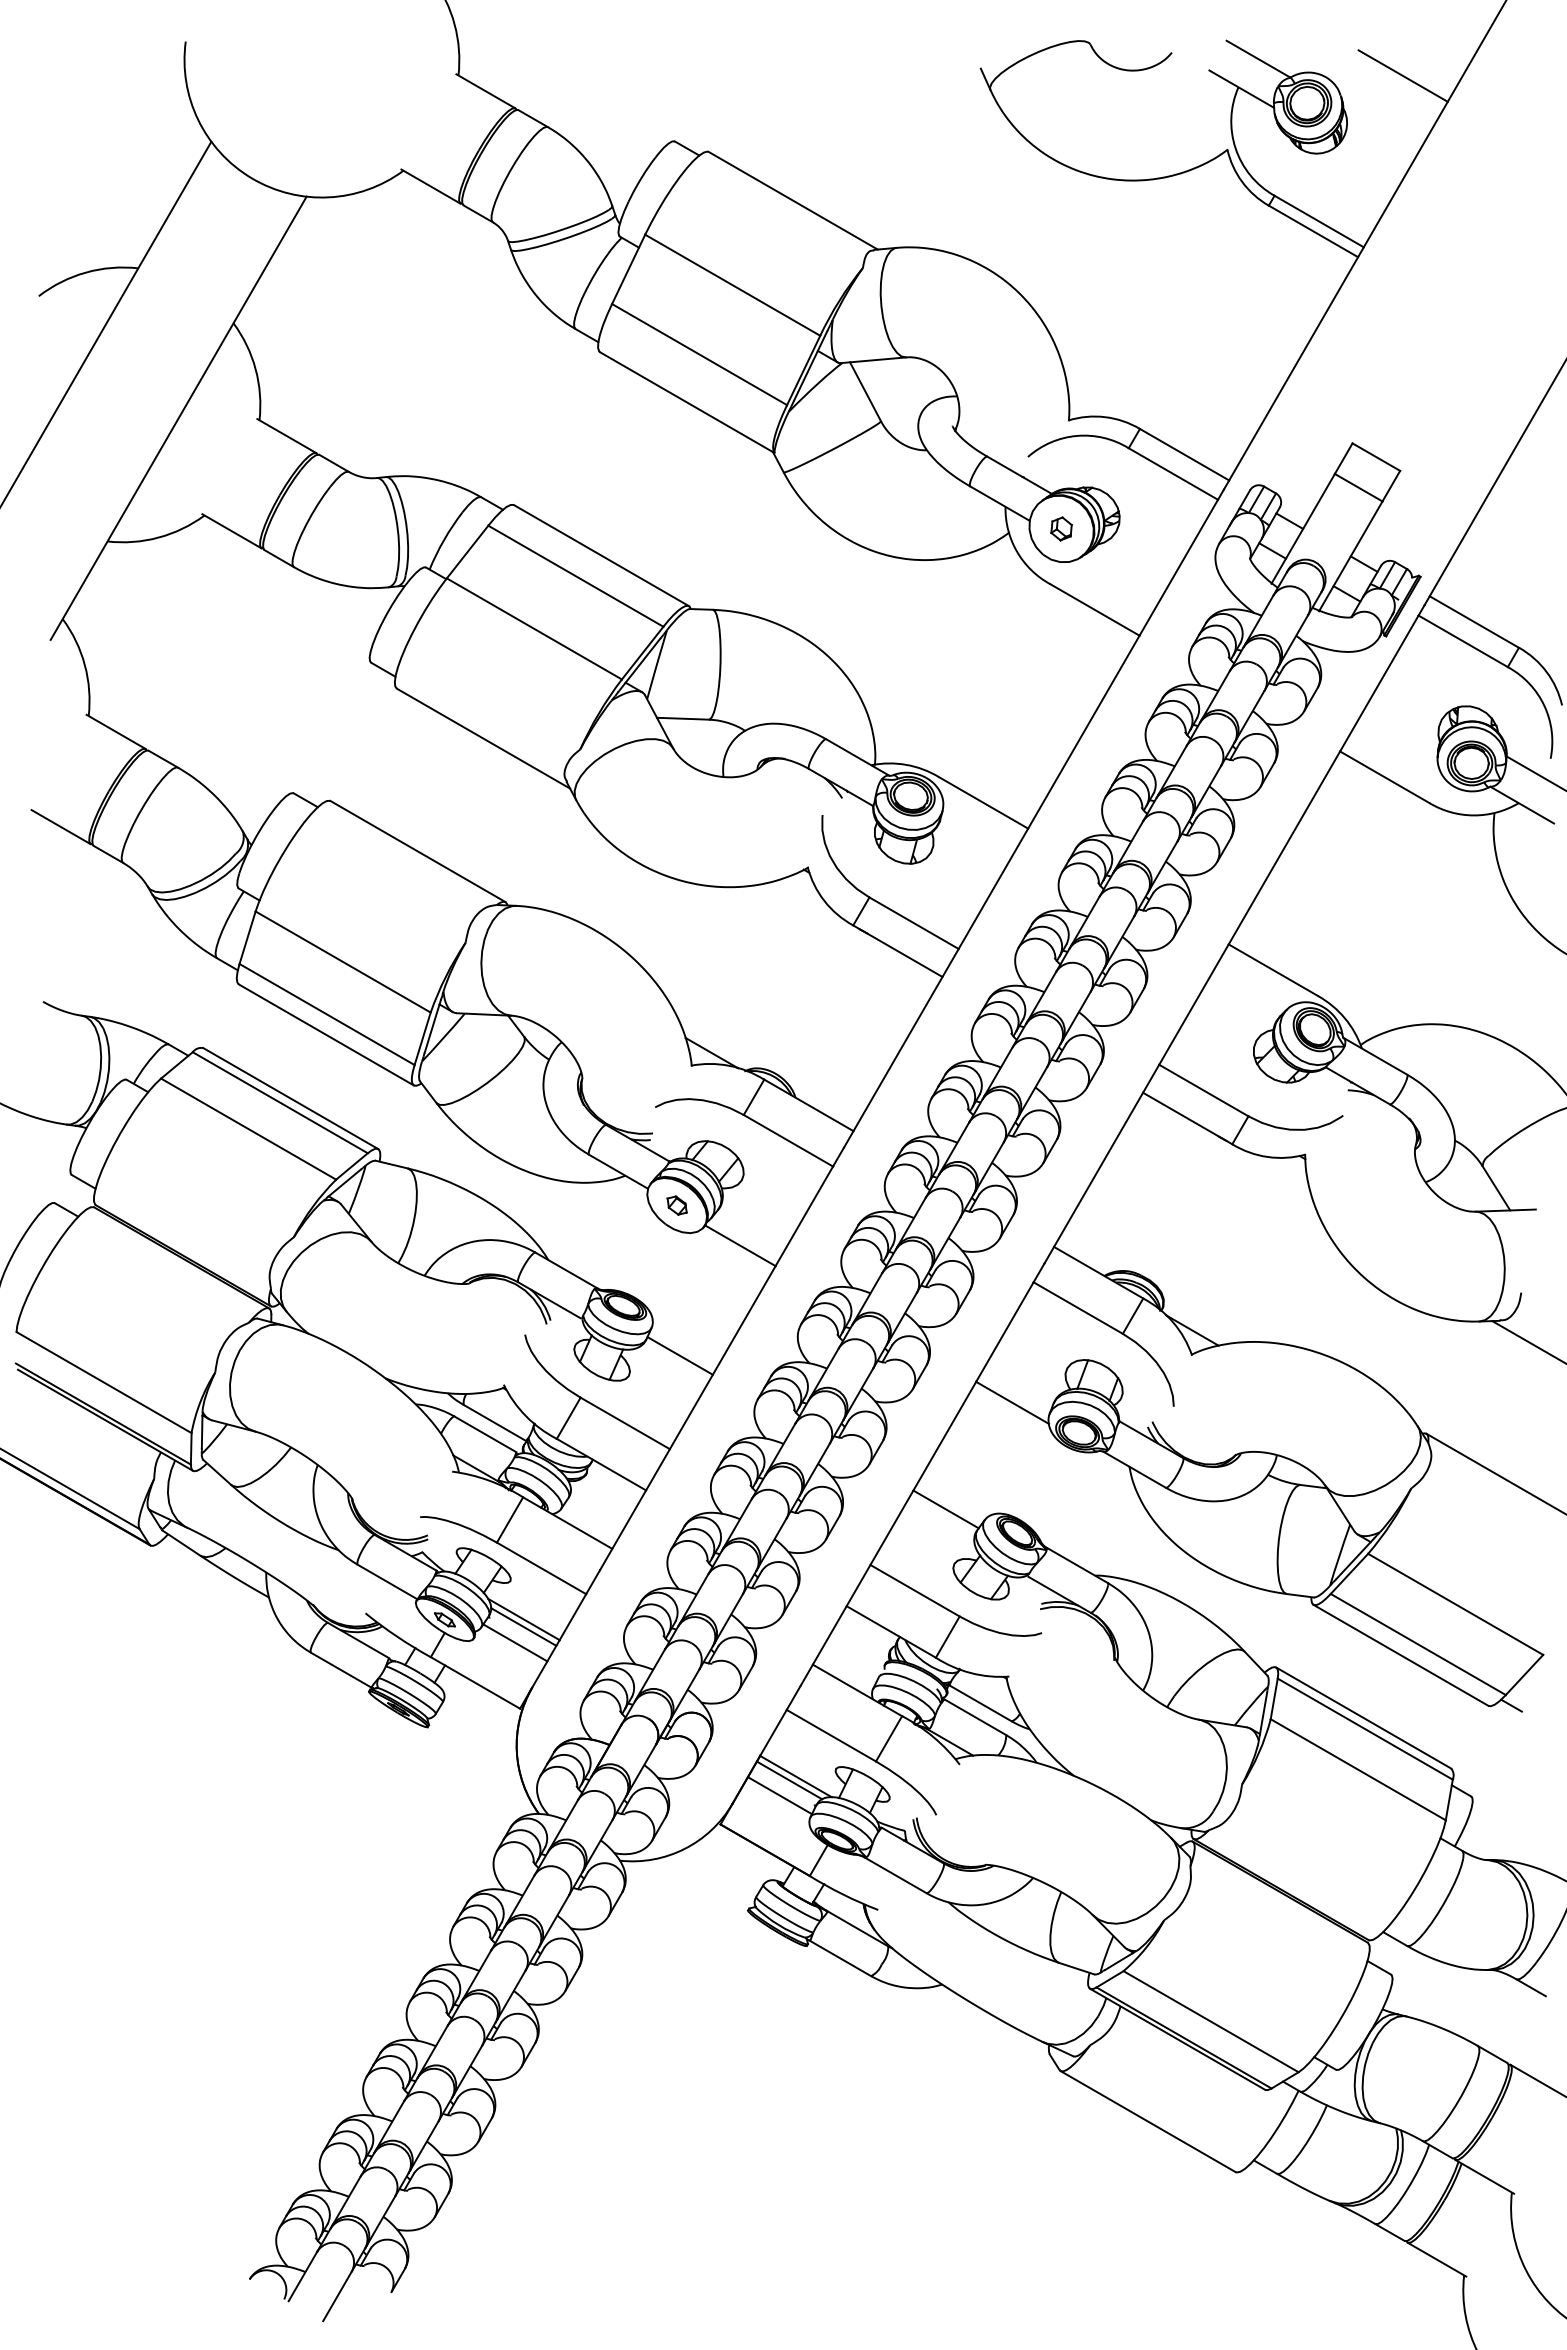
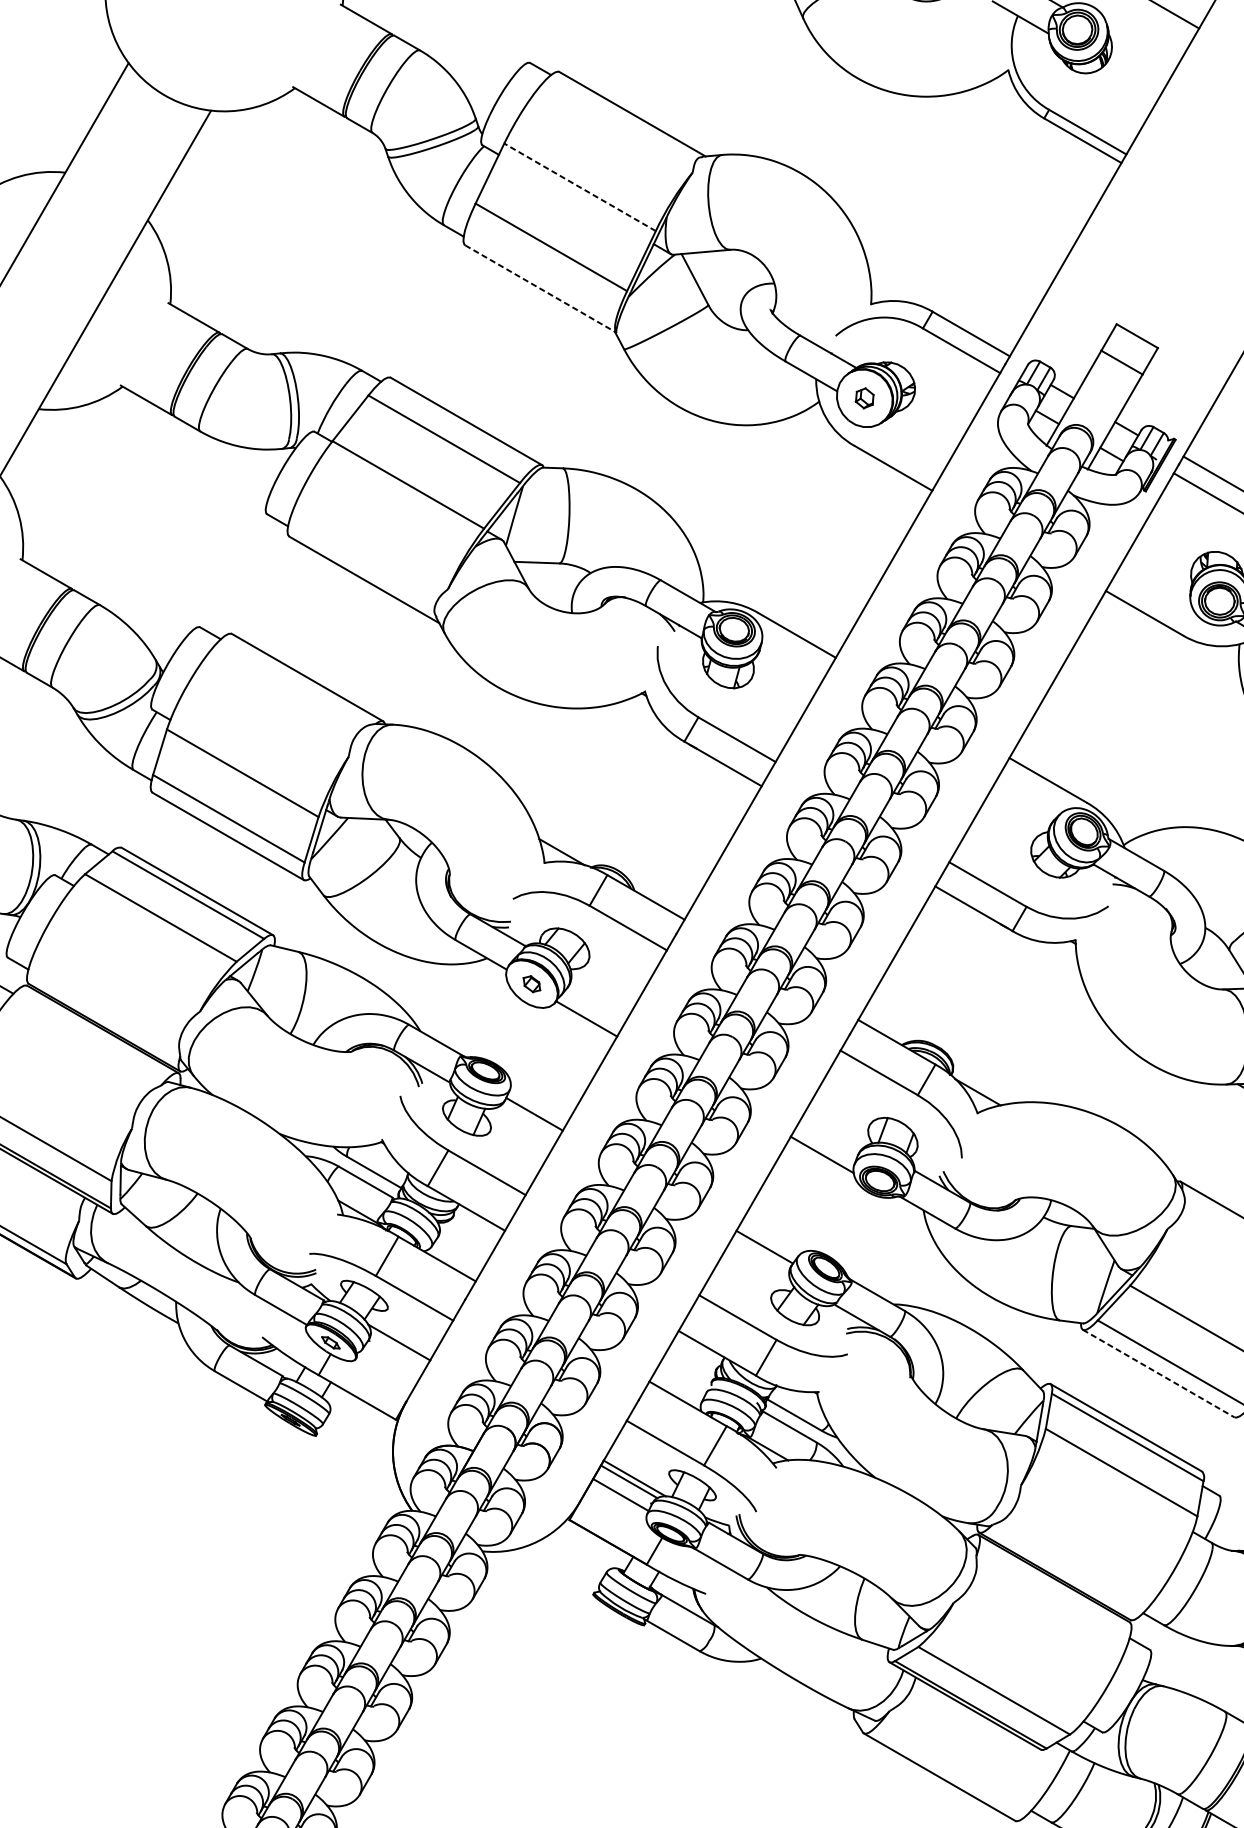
line: (732, 285) -> (579, 187), solid -> dashed
line: (687, 402) -> (540, 288), solid -> dashed
line: (523, 1626) -> (398, 1348), removed
line: (515, 1642) -> (391, 1362), removed
line: (1401, 1655) -> (1159, 1373), solid -> dashed

